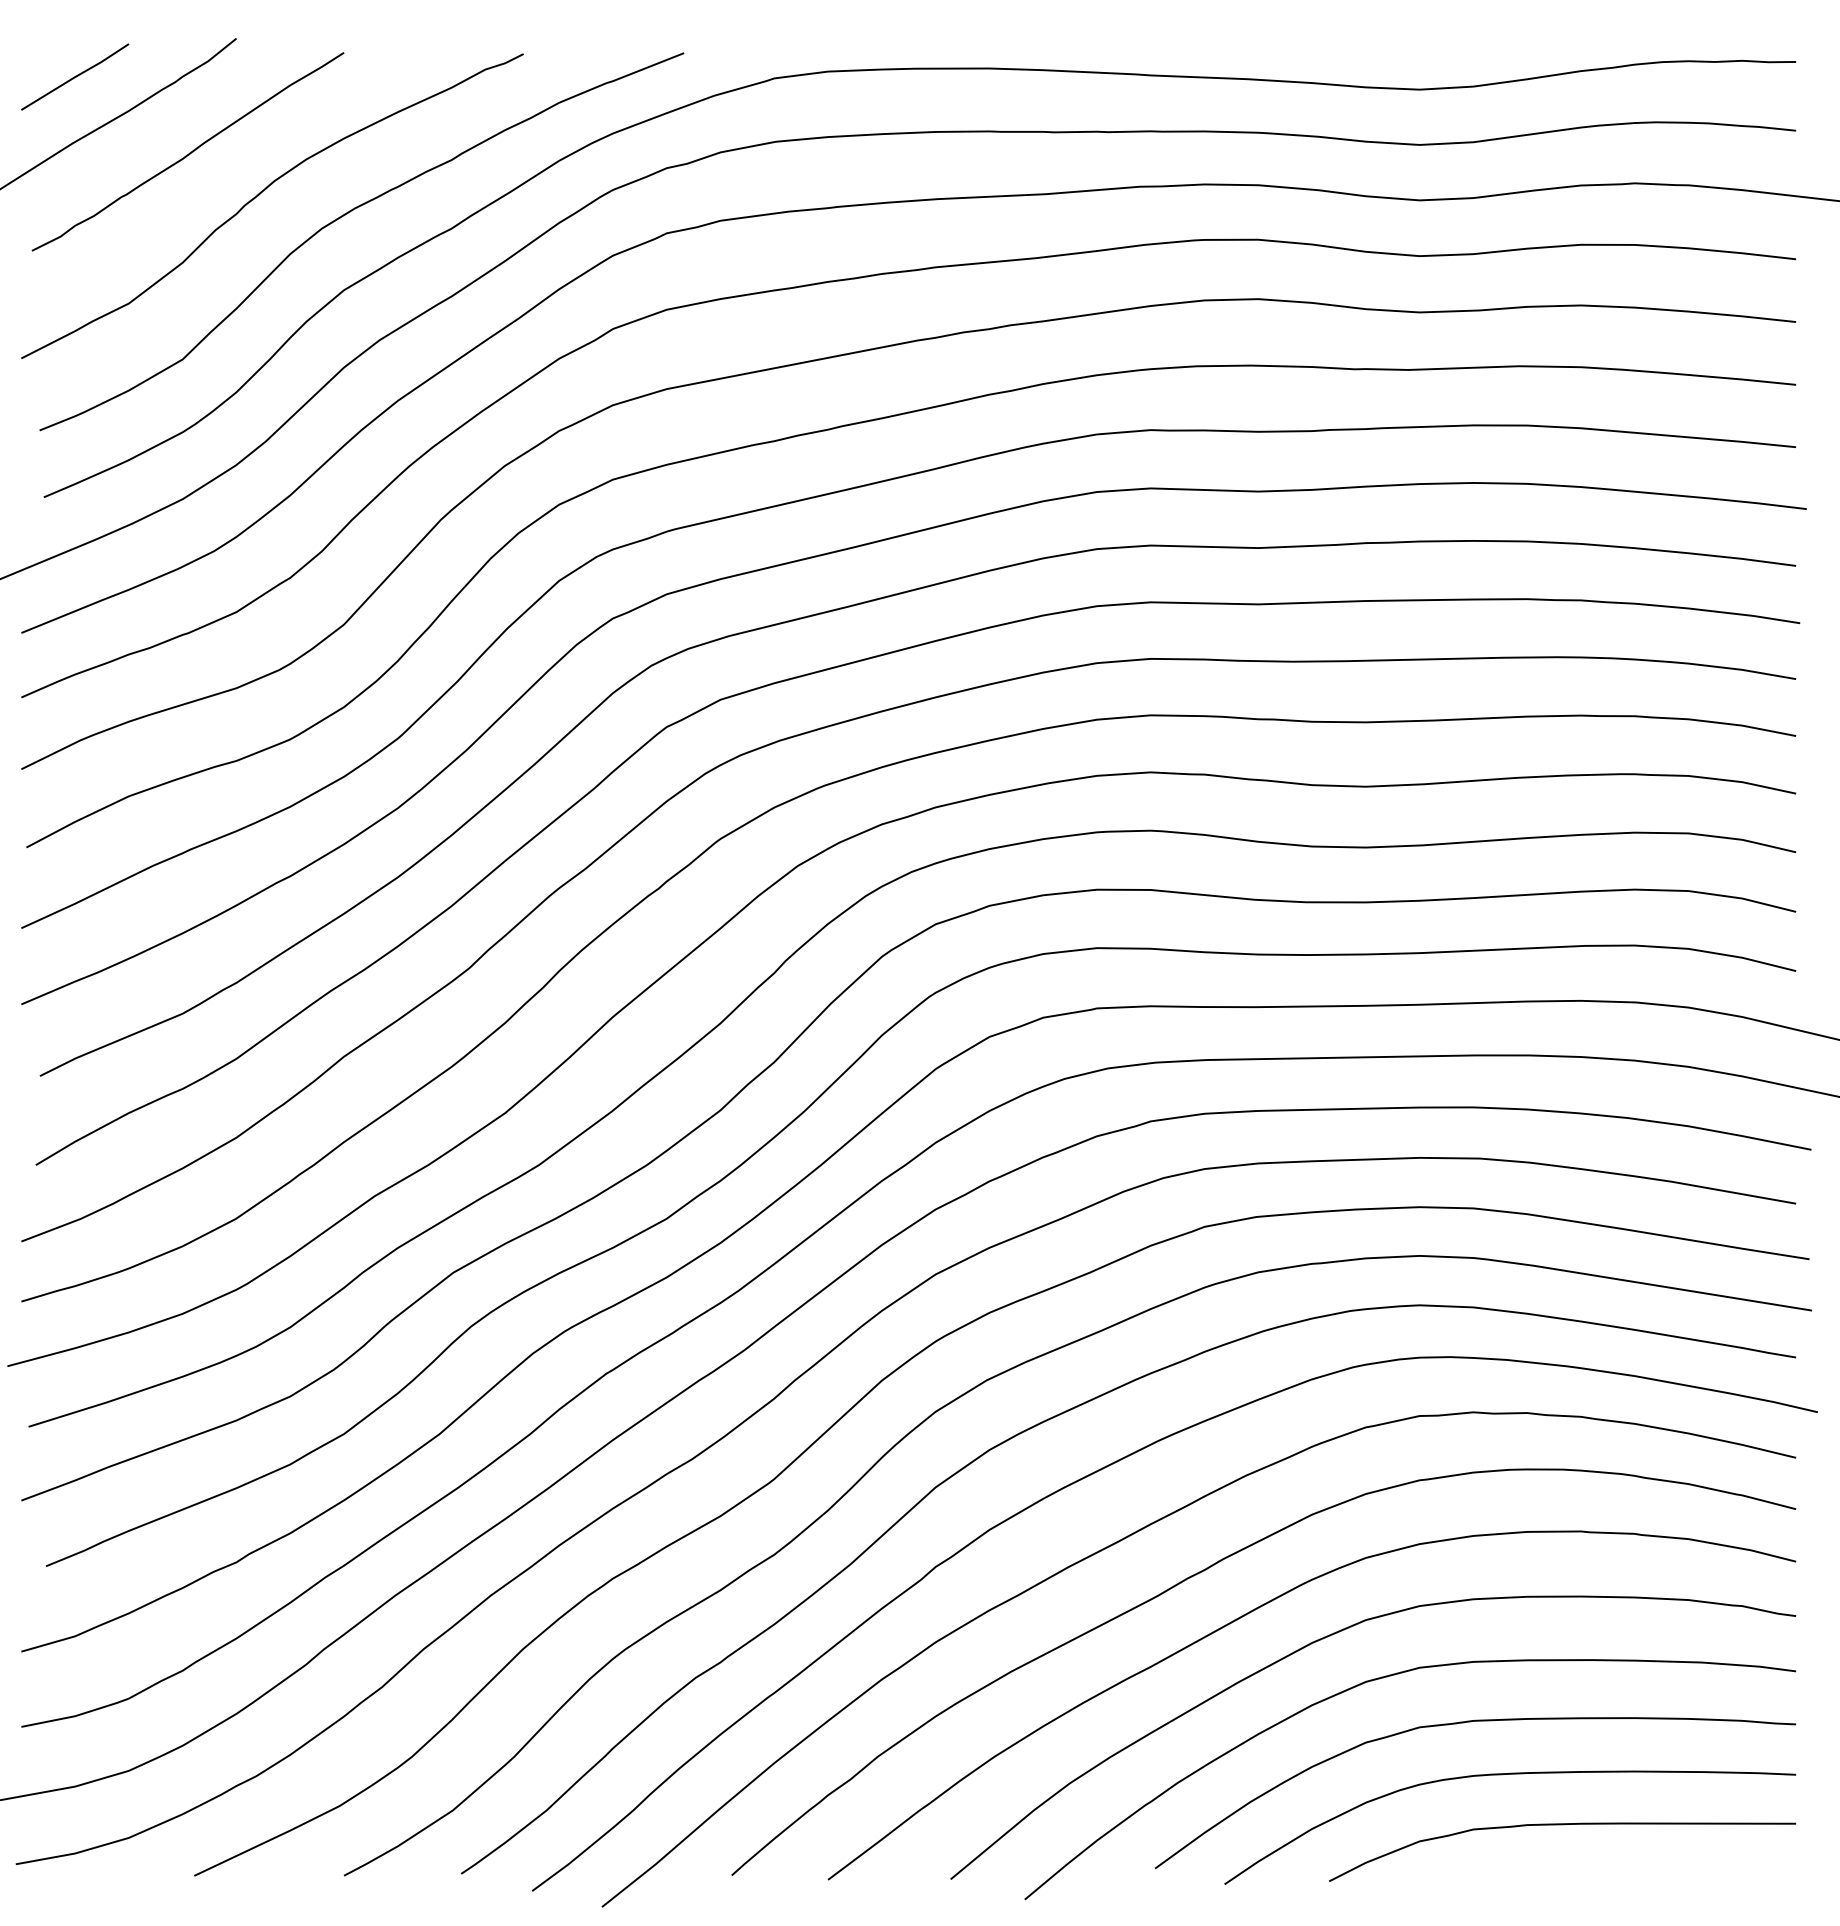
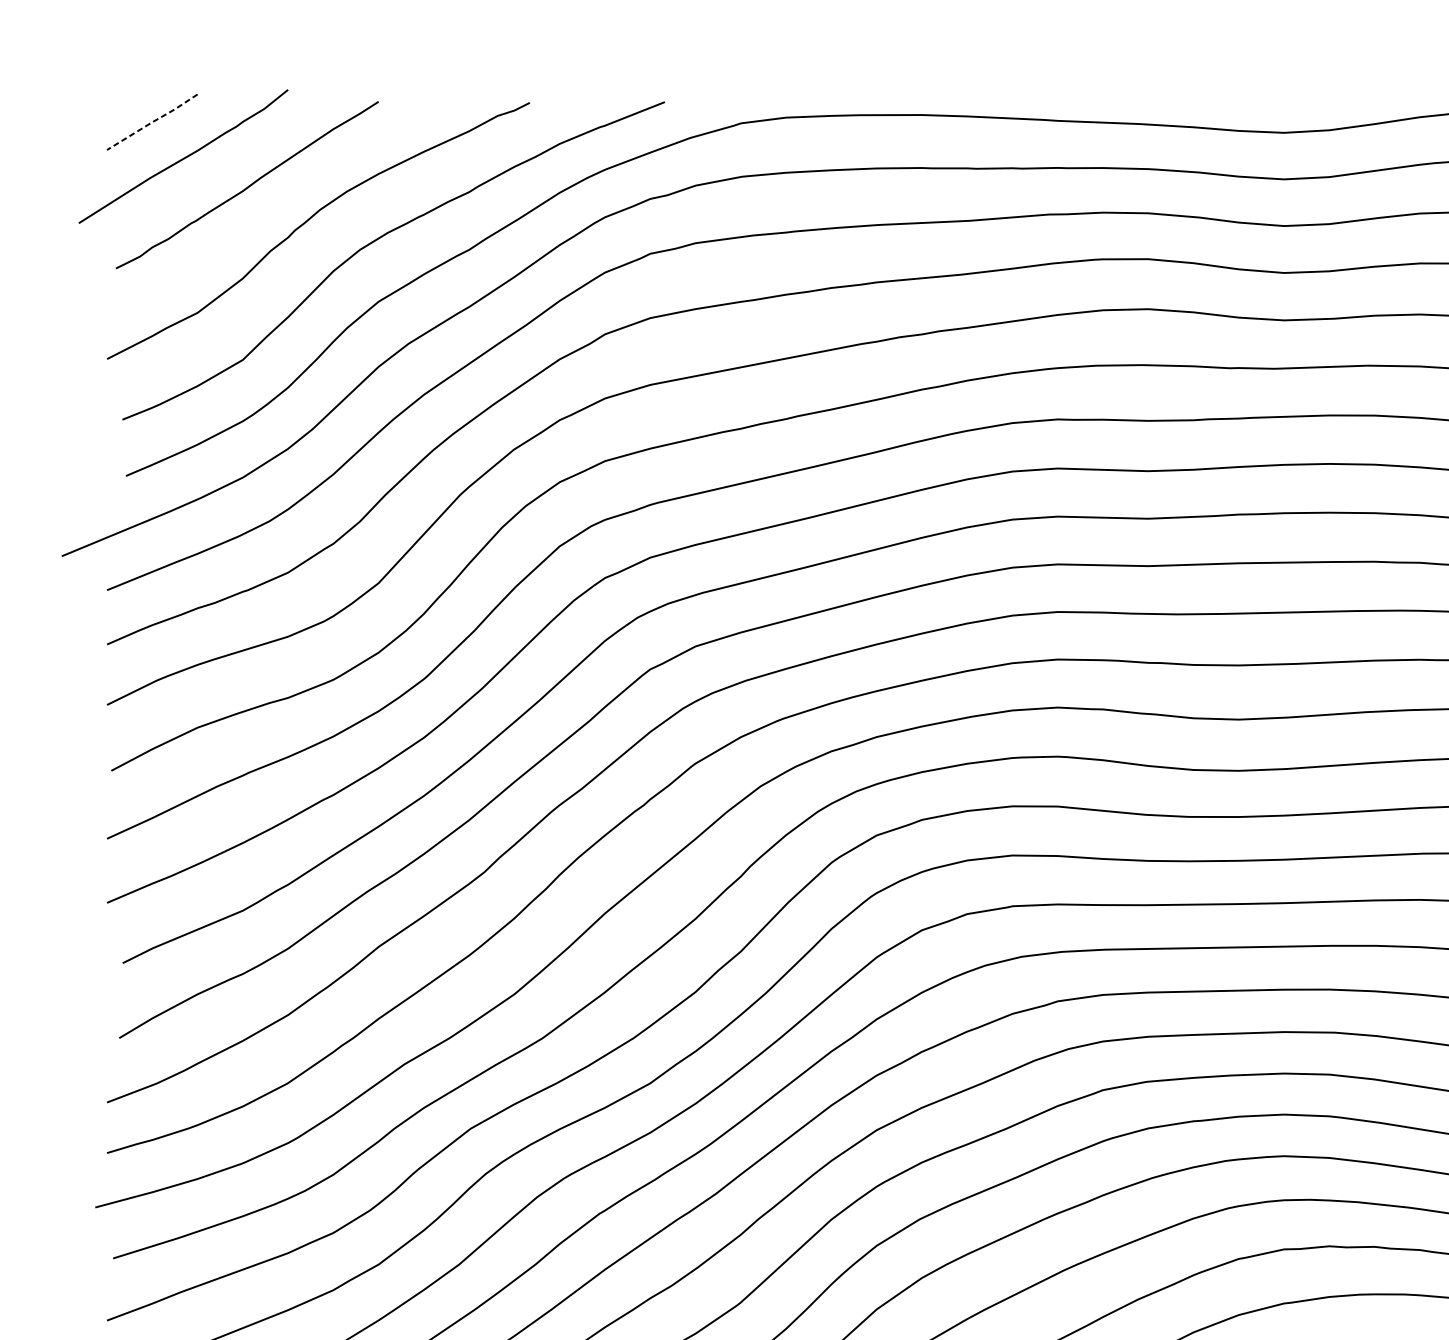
line: (75, 77) -> (152, 122), solid -> dashed

